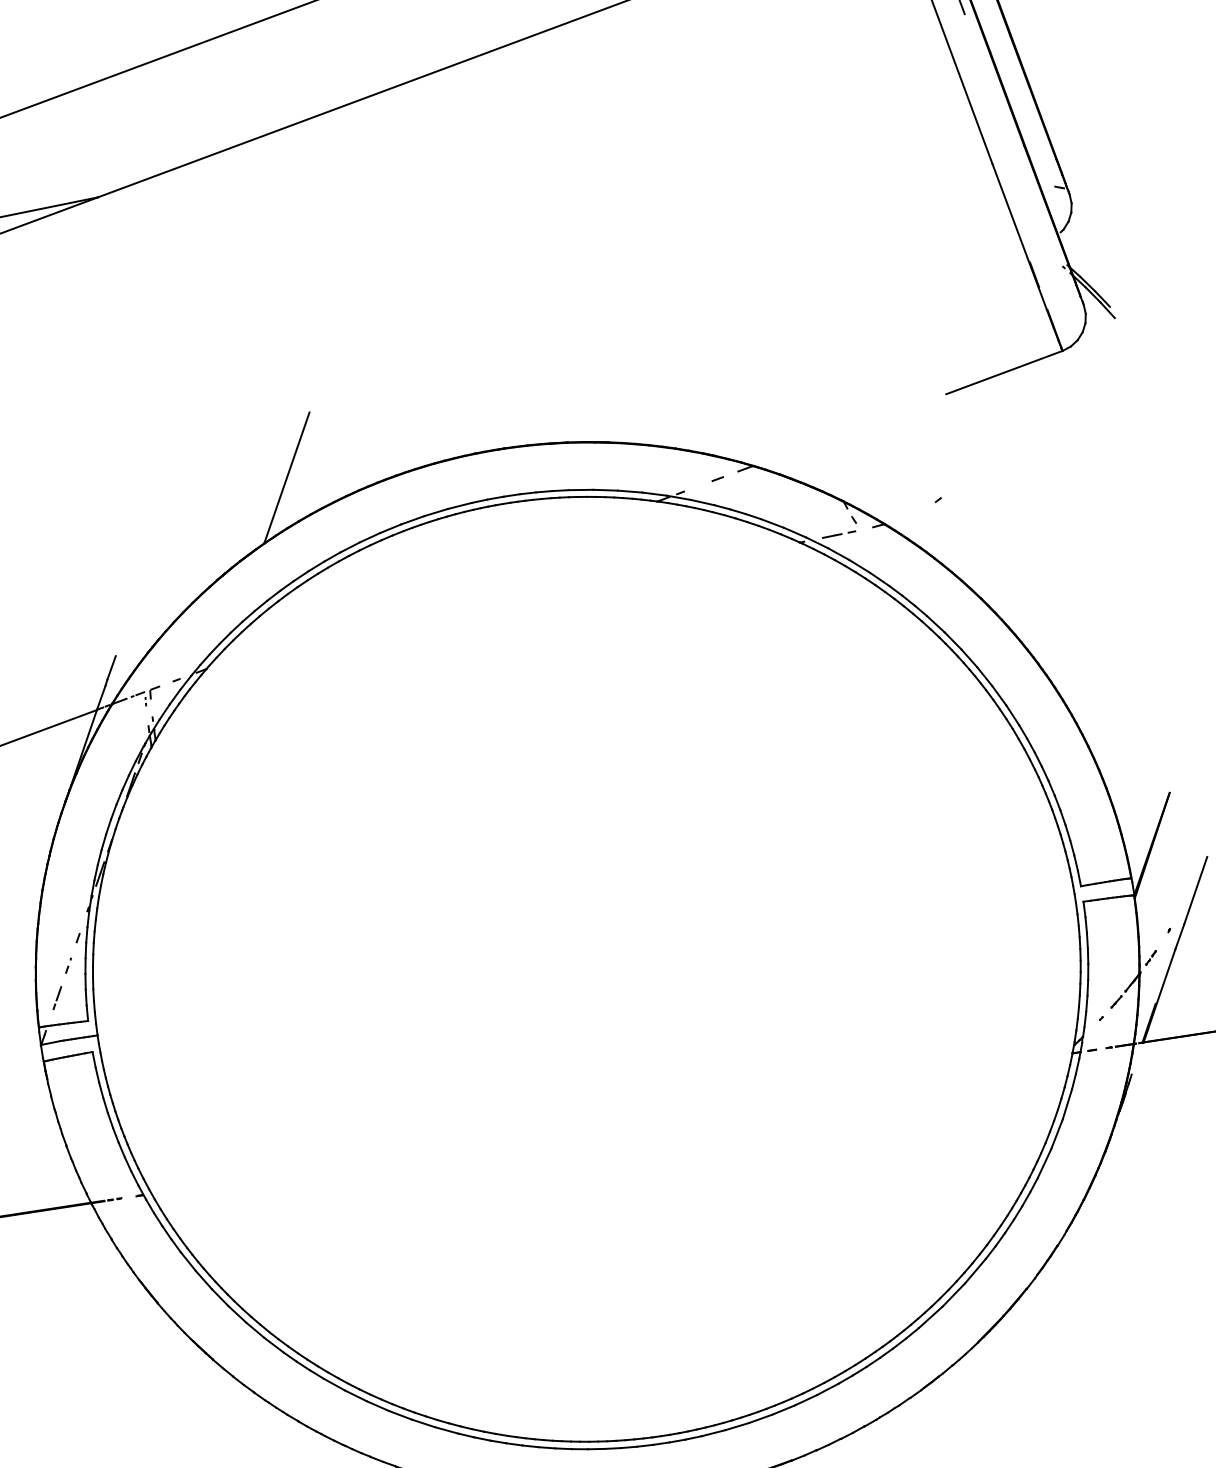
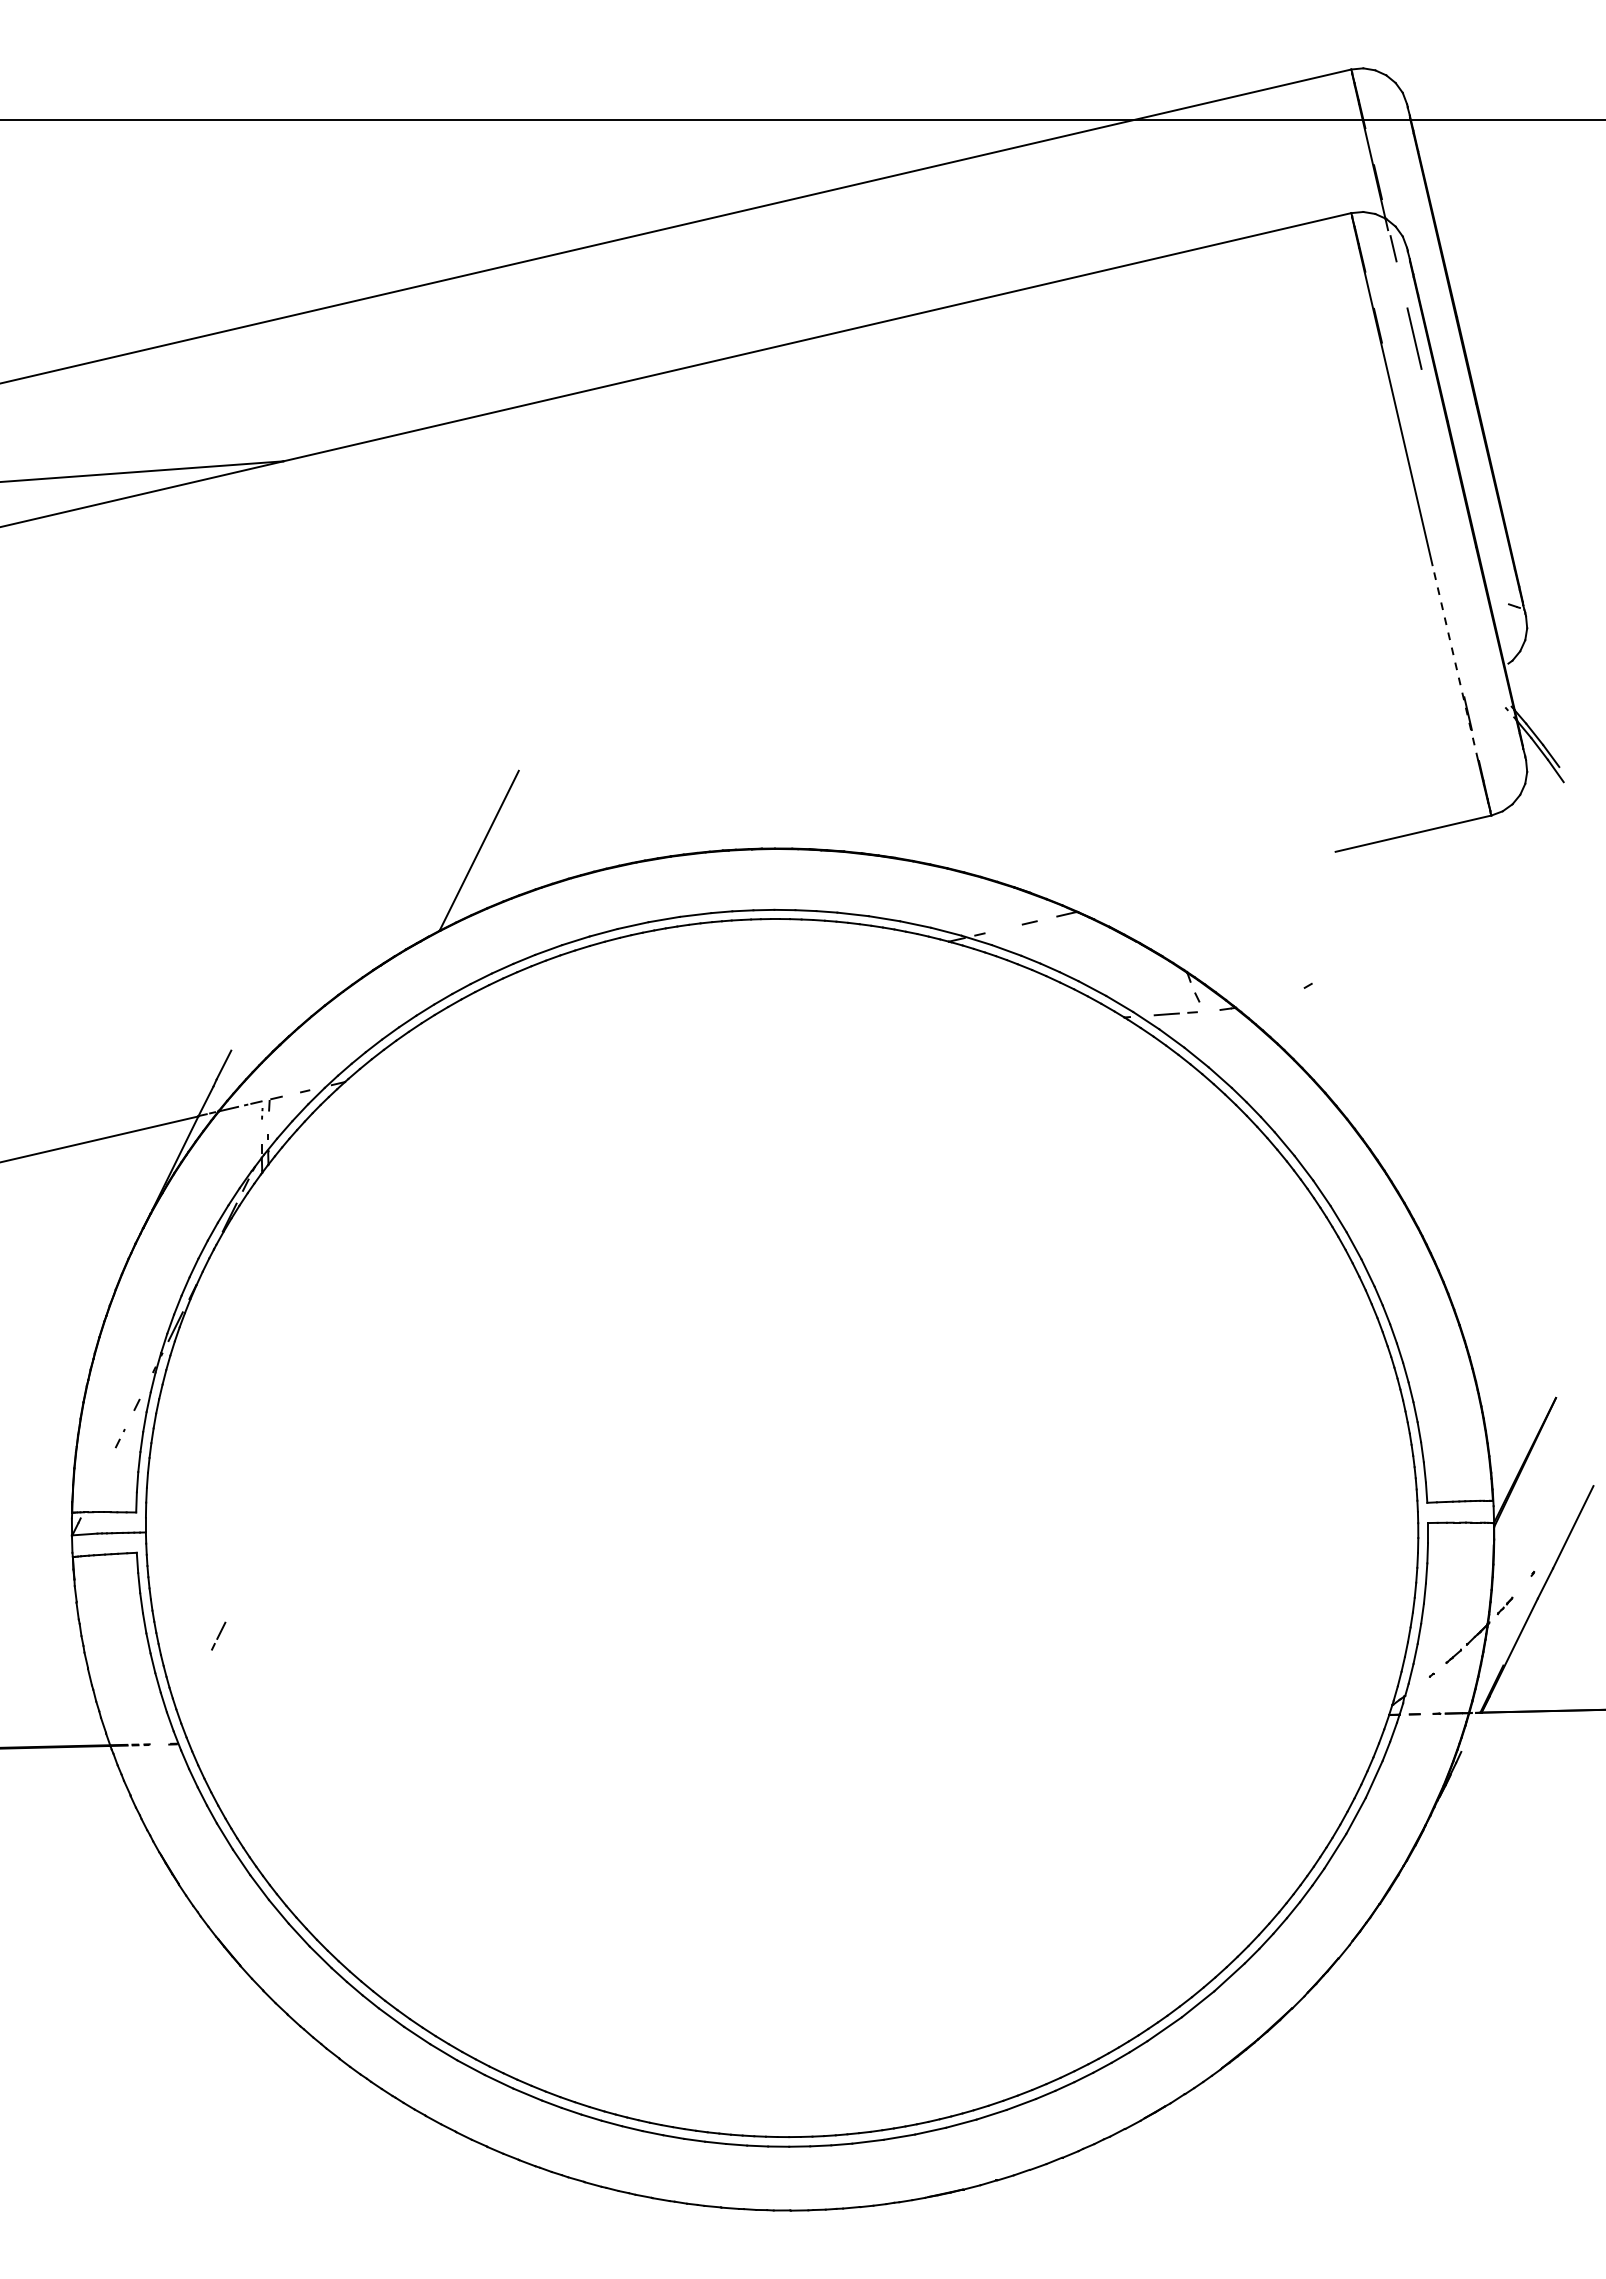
line: (1019, 236) -> (1455, 662), solid -> dashed
line: (57, 997) -> (218, 1635), moved

